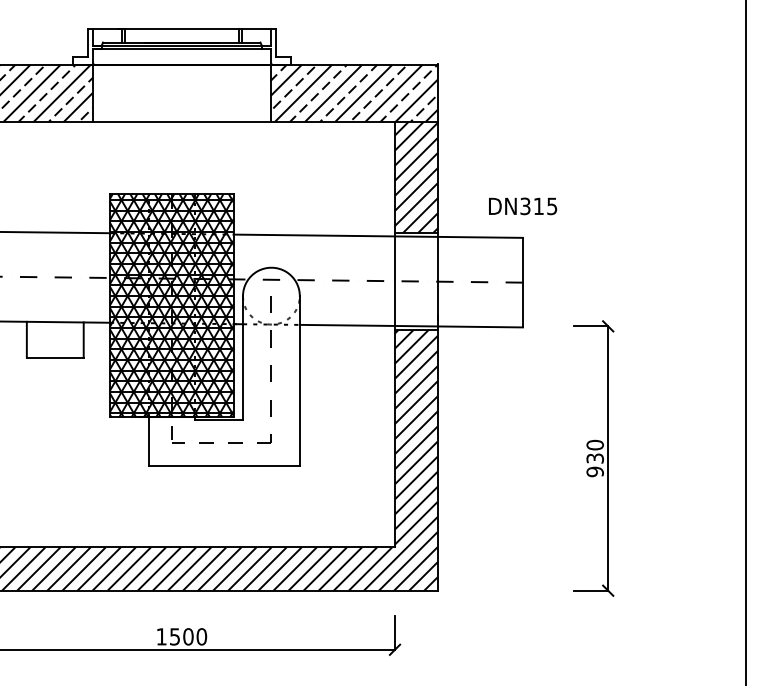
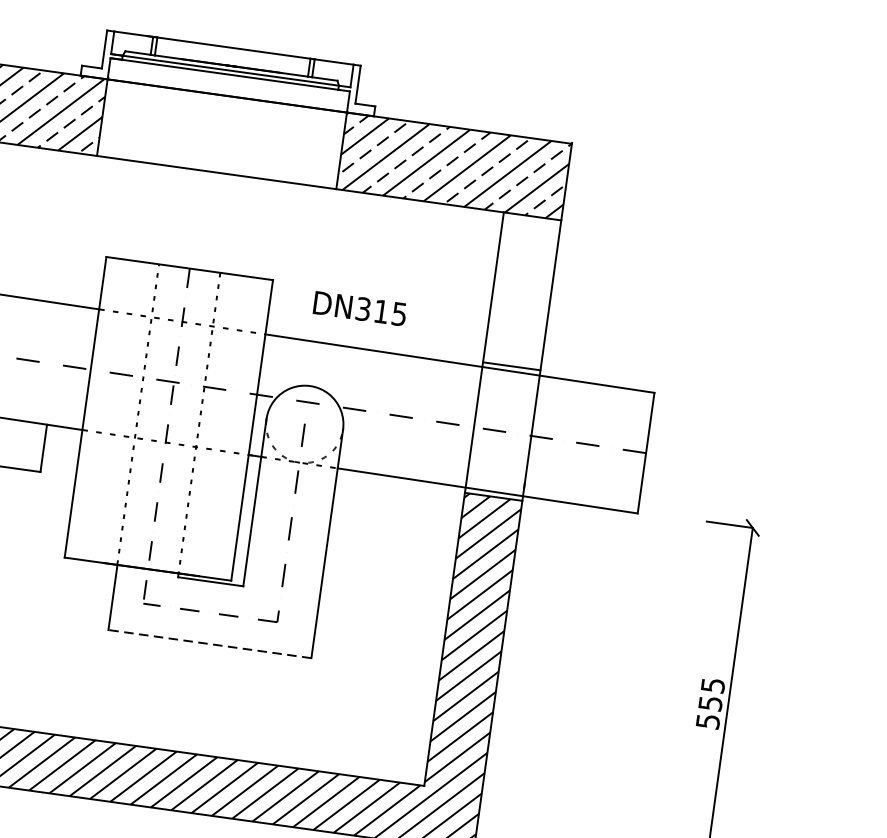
hatch: (415, 176) -> (521, 290), removed
text: (523, 206) -> (360, 309), moved
hatch: (171, 305) -> (168, 418), removed
text: (594, 458) -> (709, 703), 930 -> 555
line: (224, 465) -> (209, 643), solid -> dashed

